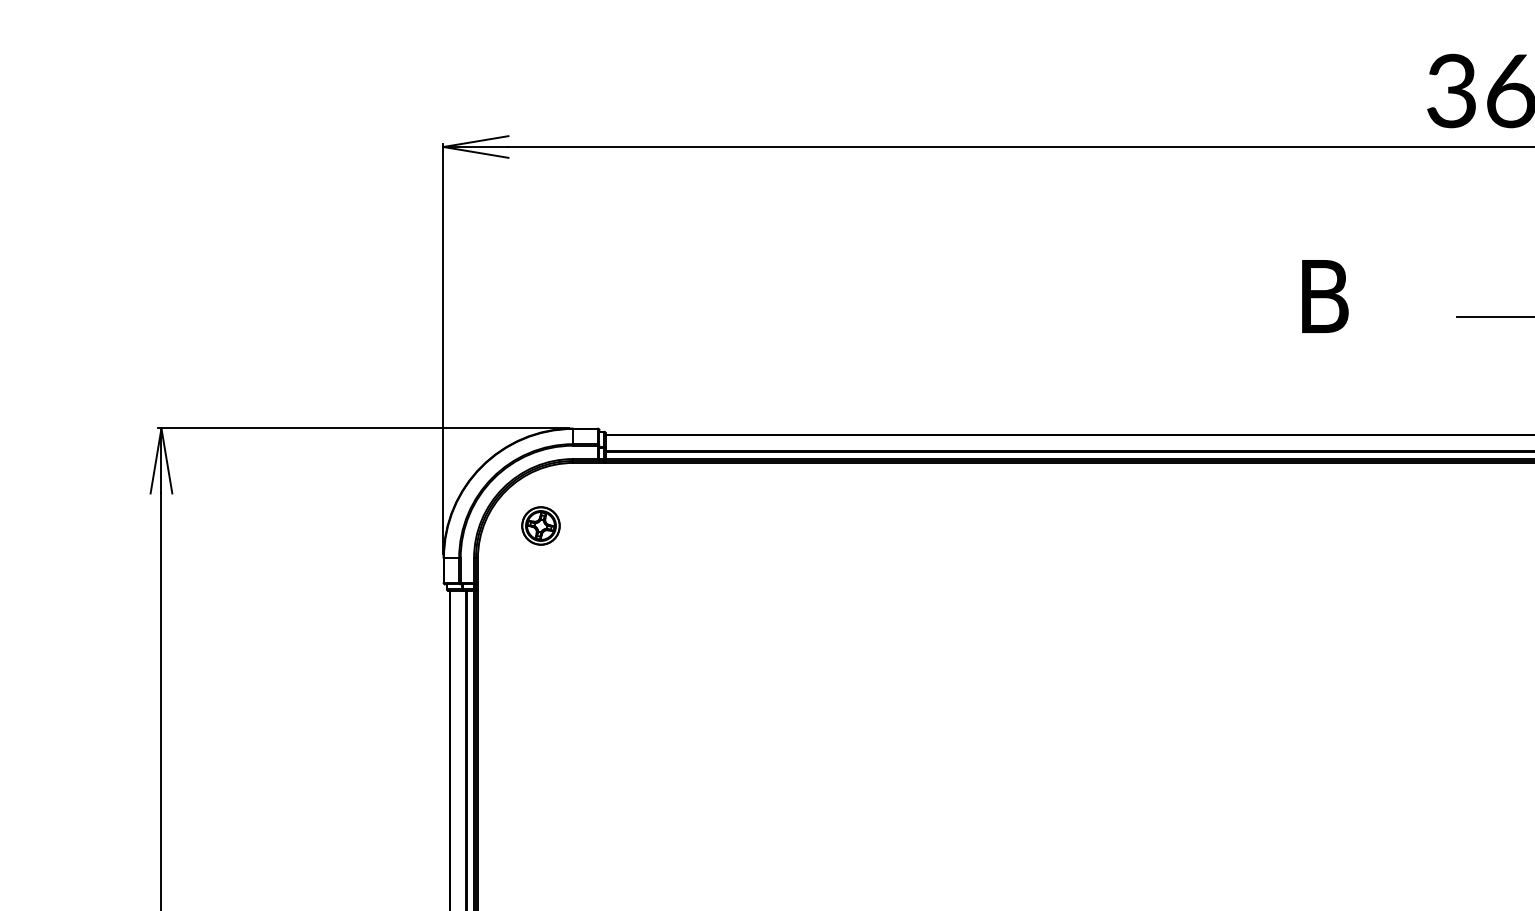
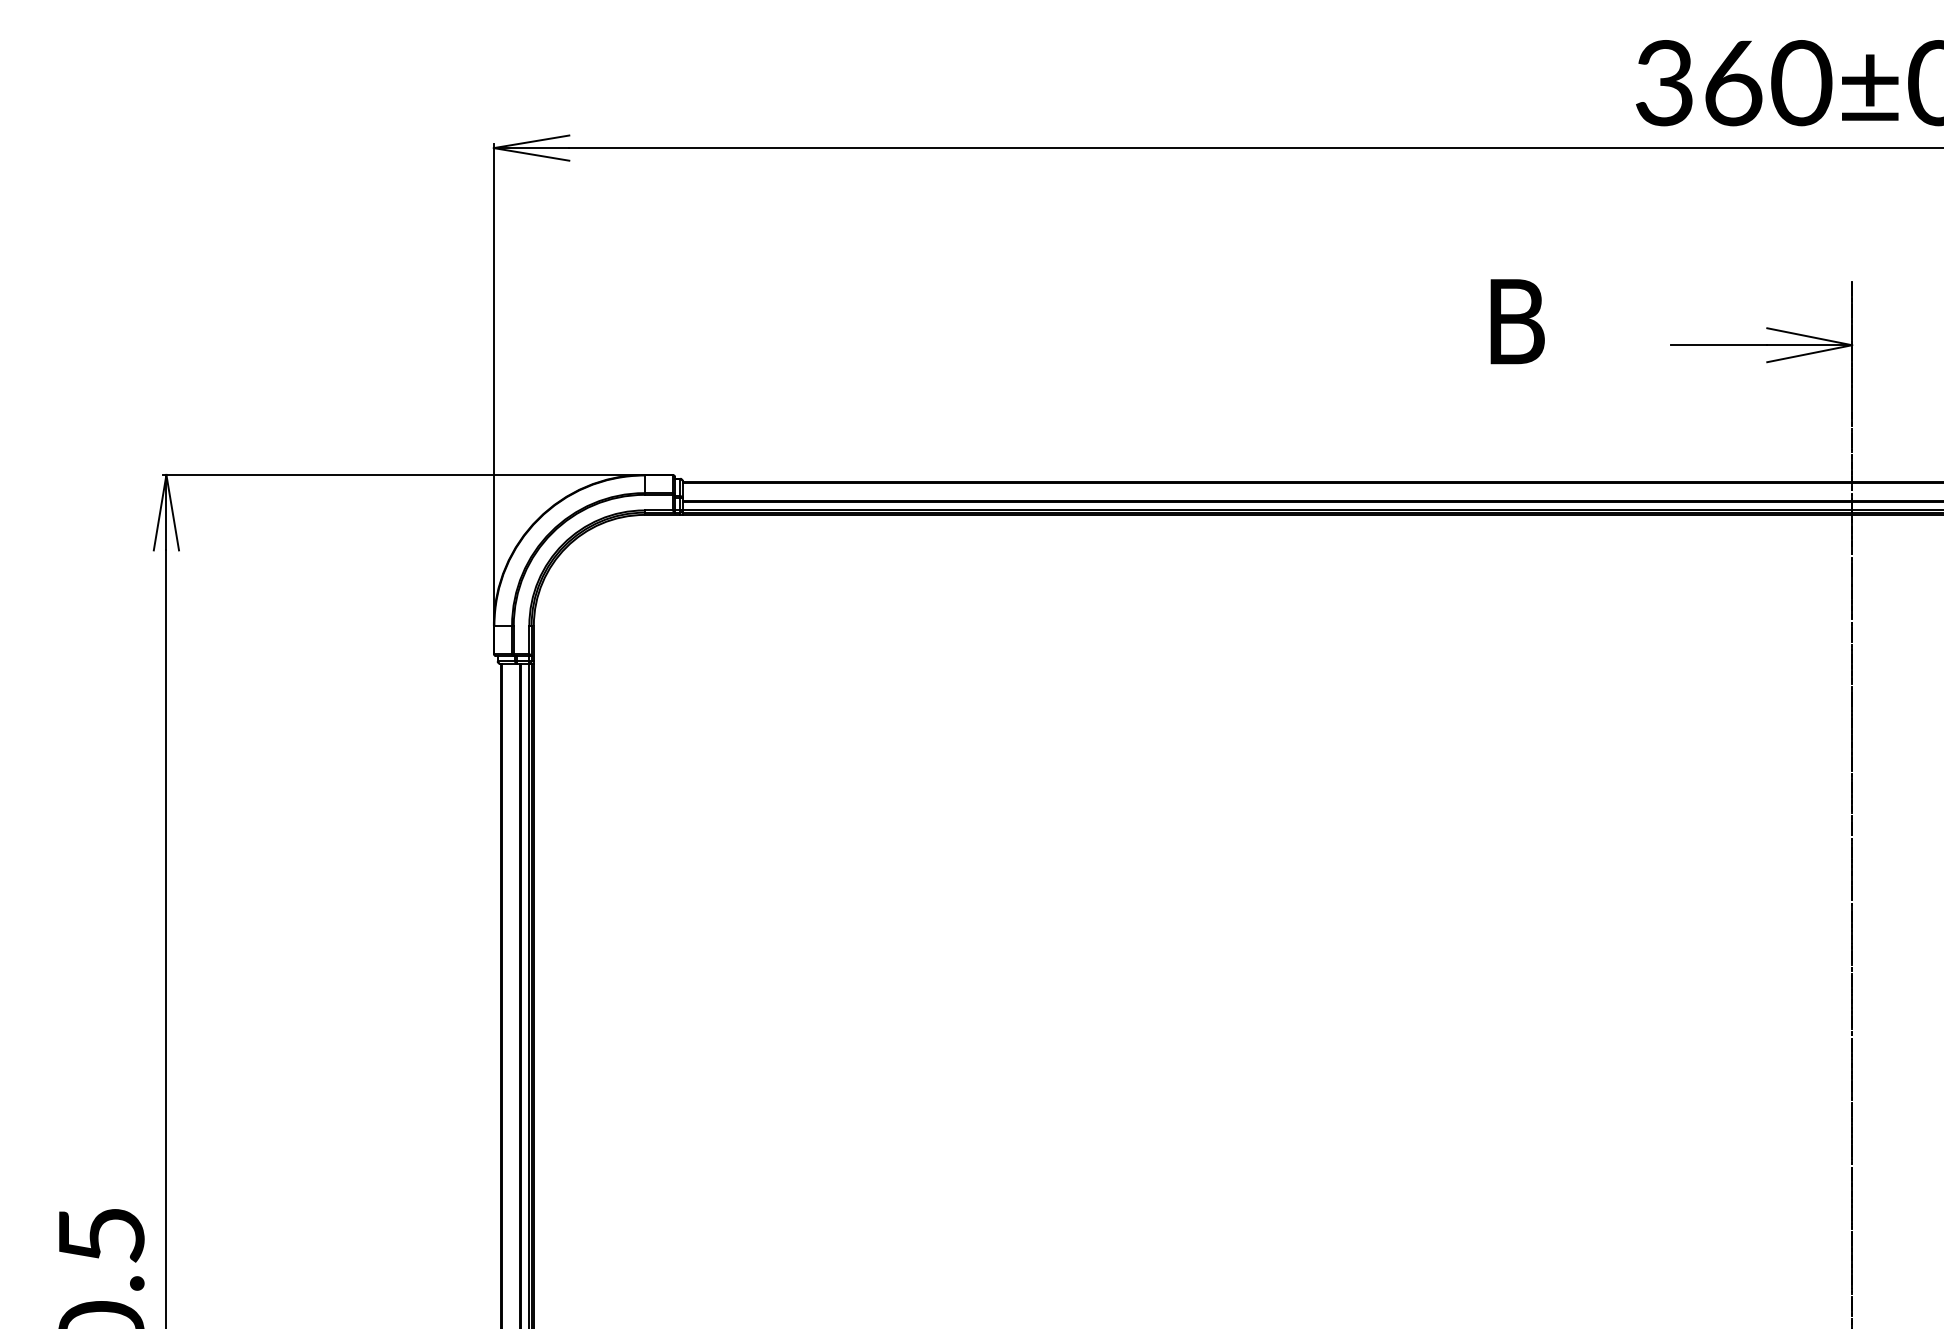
part: (540, 525) -> (606, 587), removed

